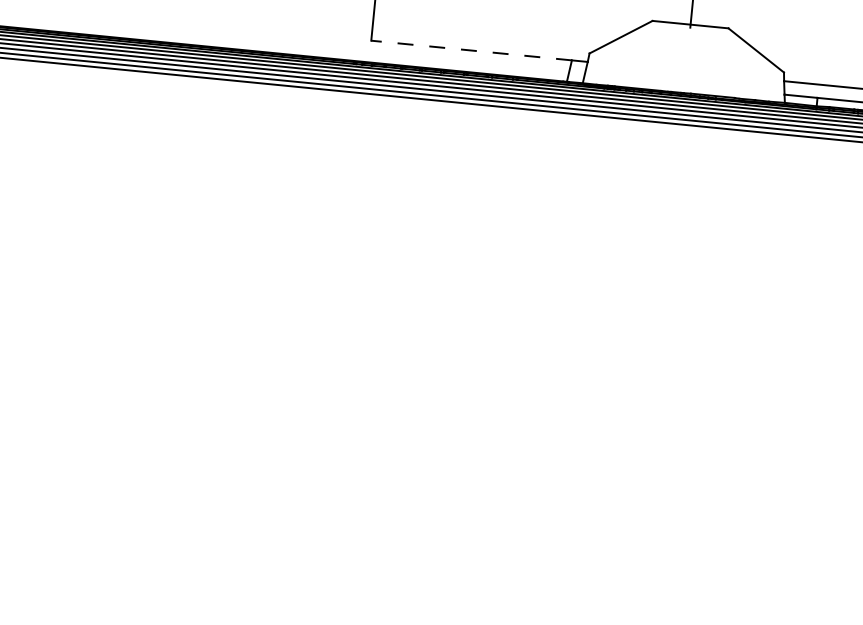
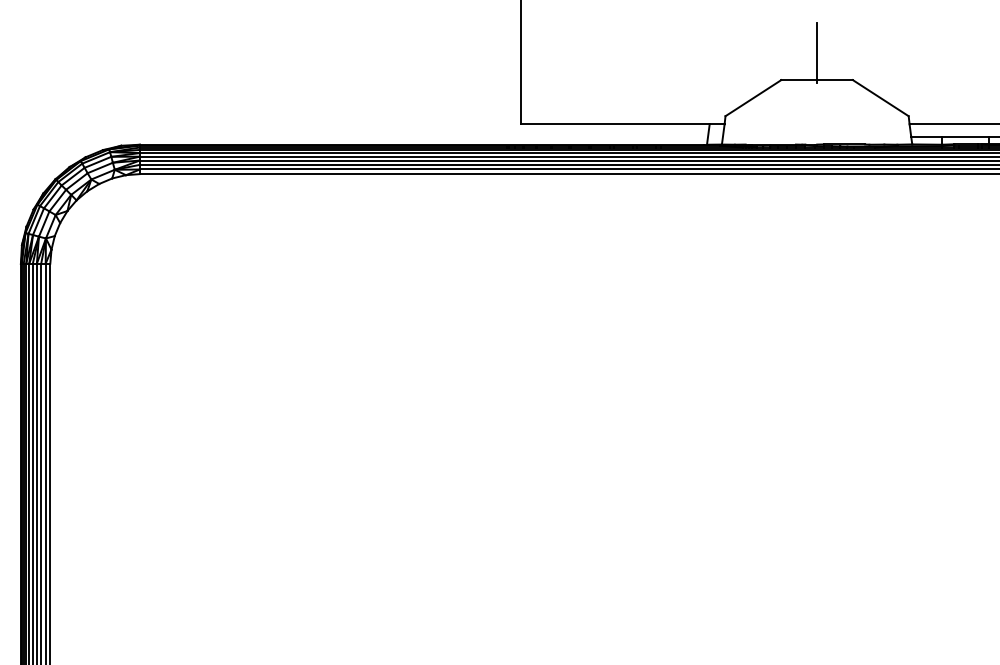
line: (470, 50) -> (614, 124), dashed -> solid

